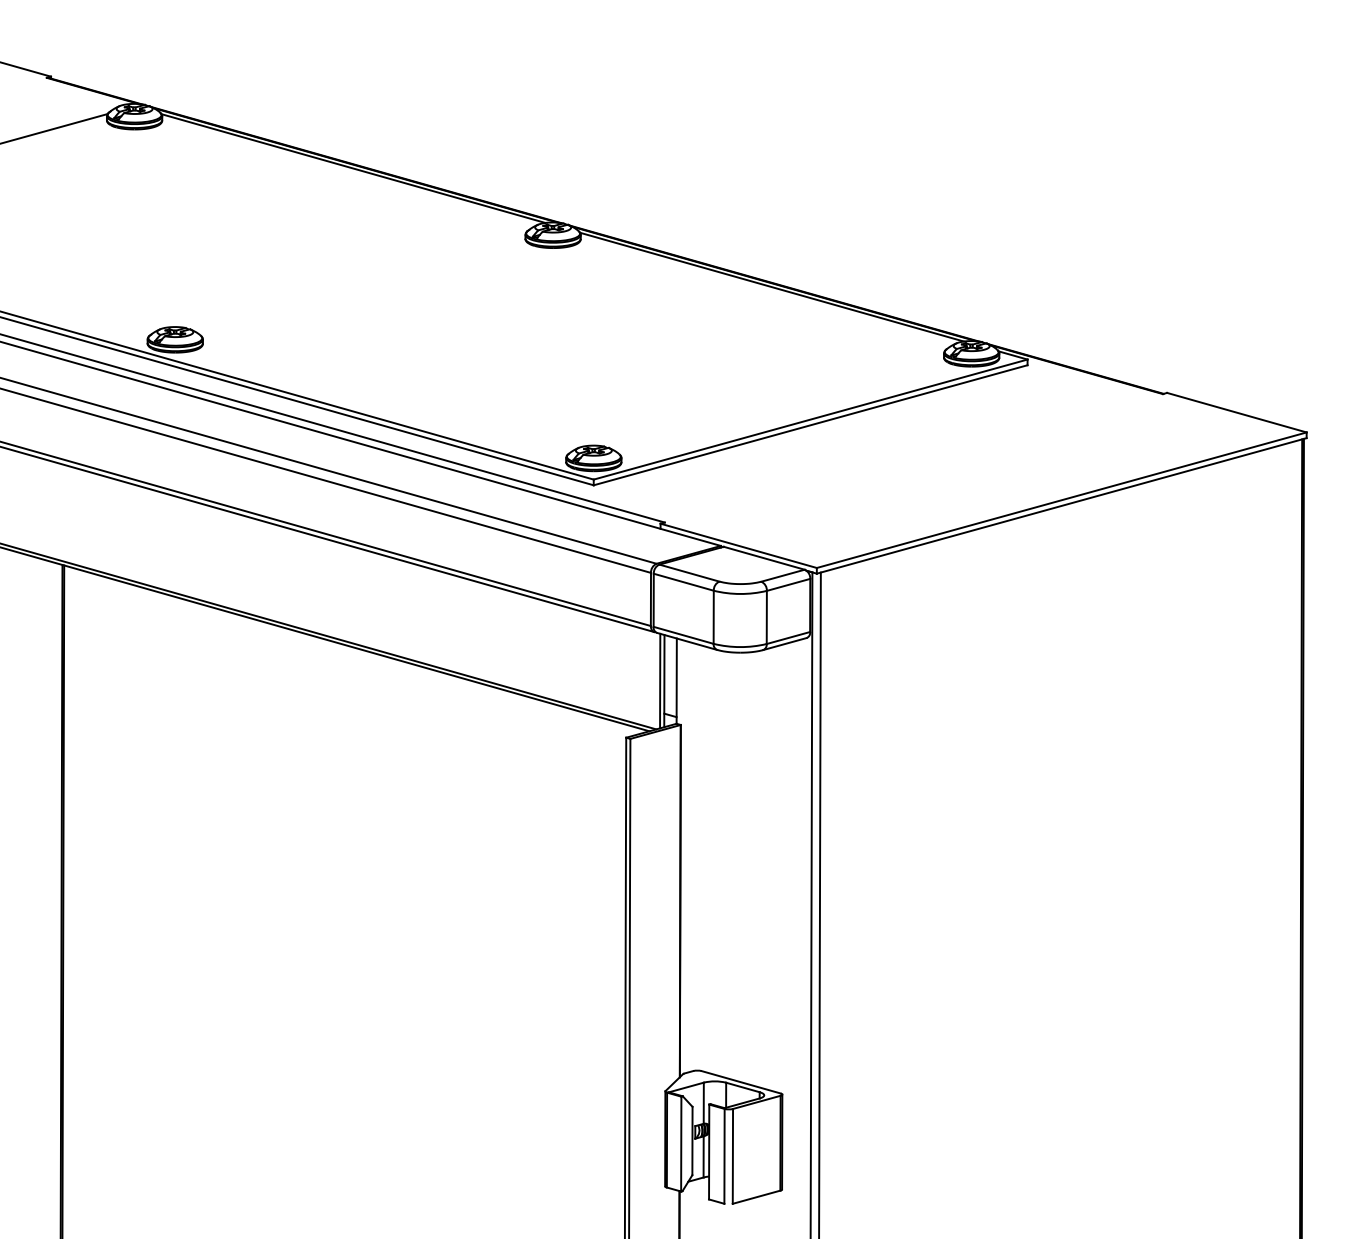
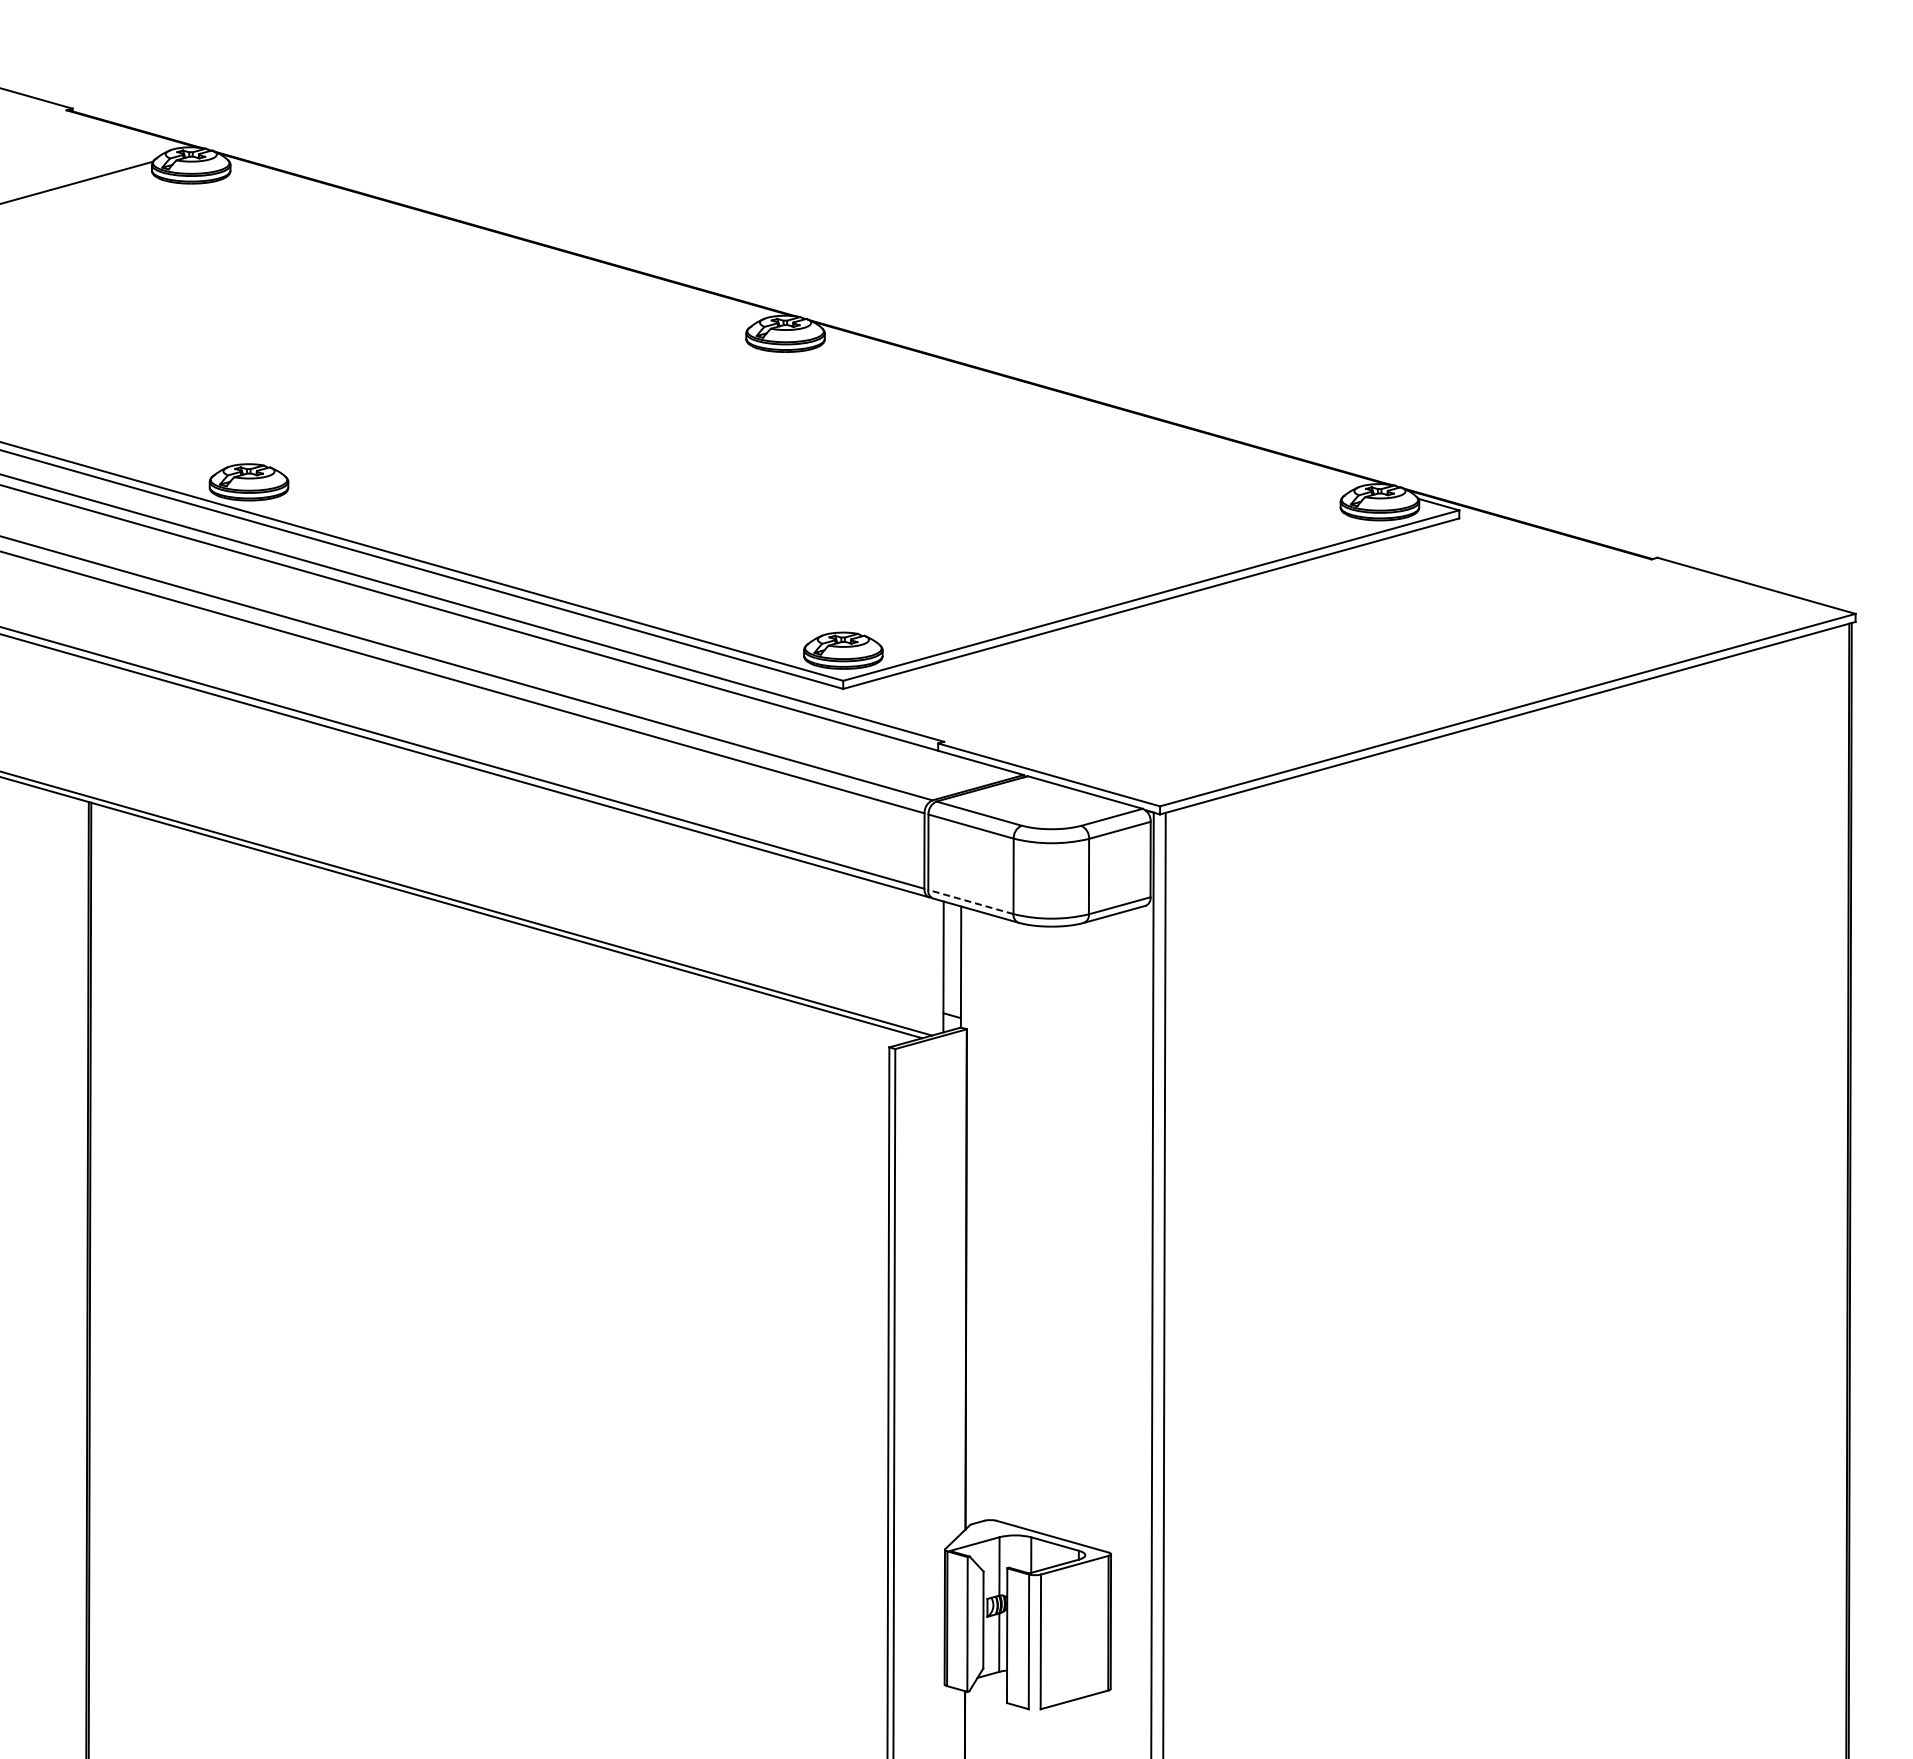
line: (353, 168) -> (501, 238), removed
line: (772, 287) -> (1096, 407), removed
line: (683, 634) -> (970, 901), solid -> dashed
line: (660, 680) -> (937, 966), removed

